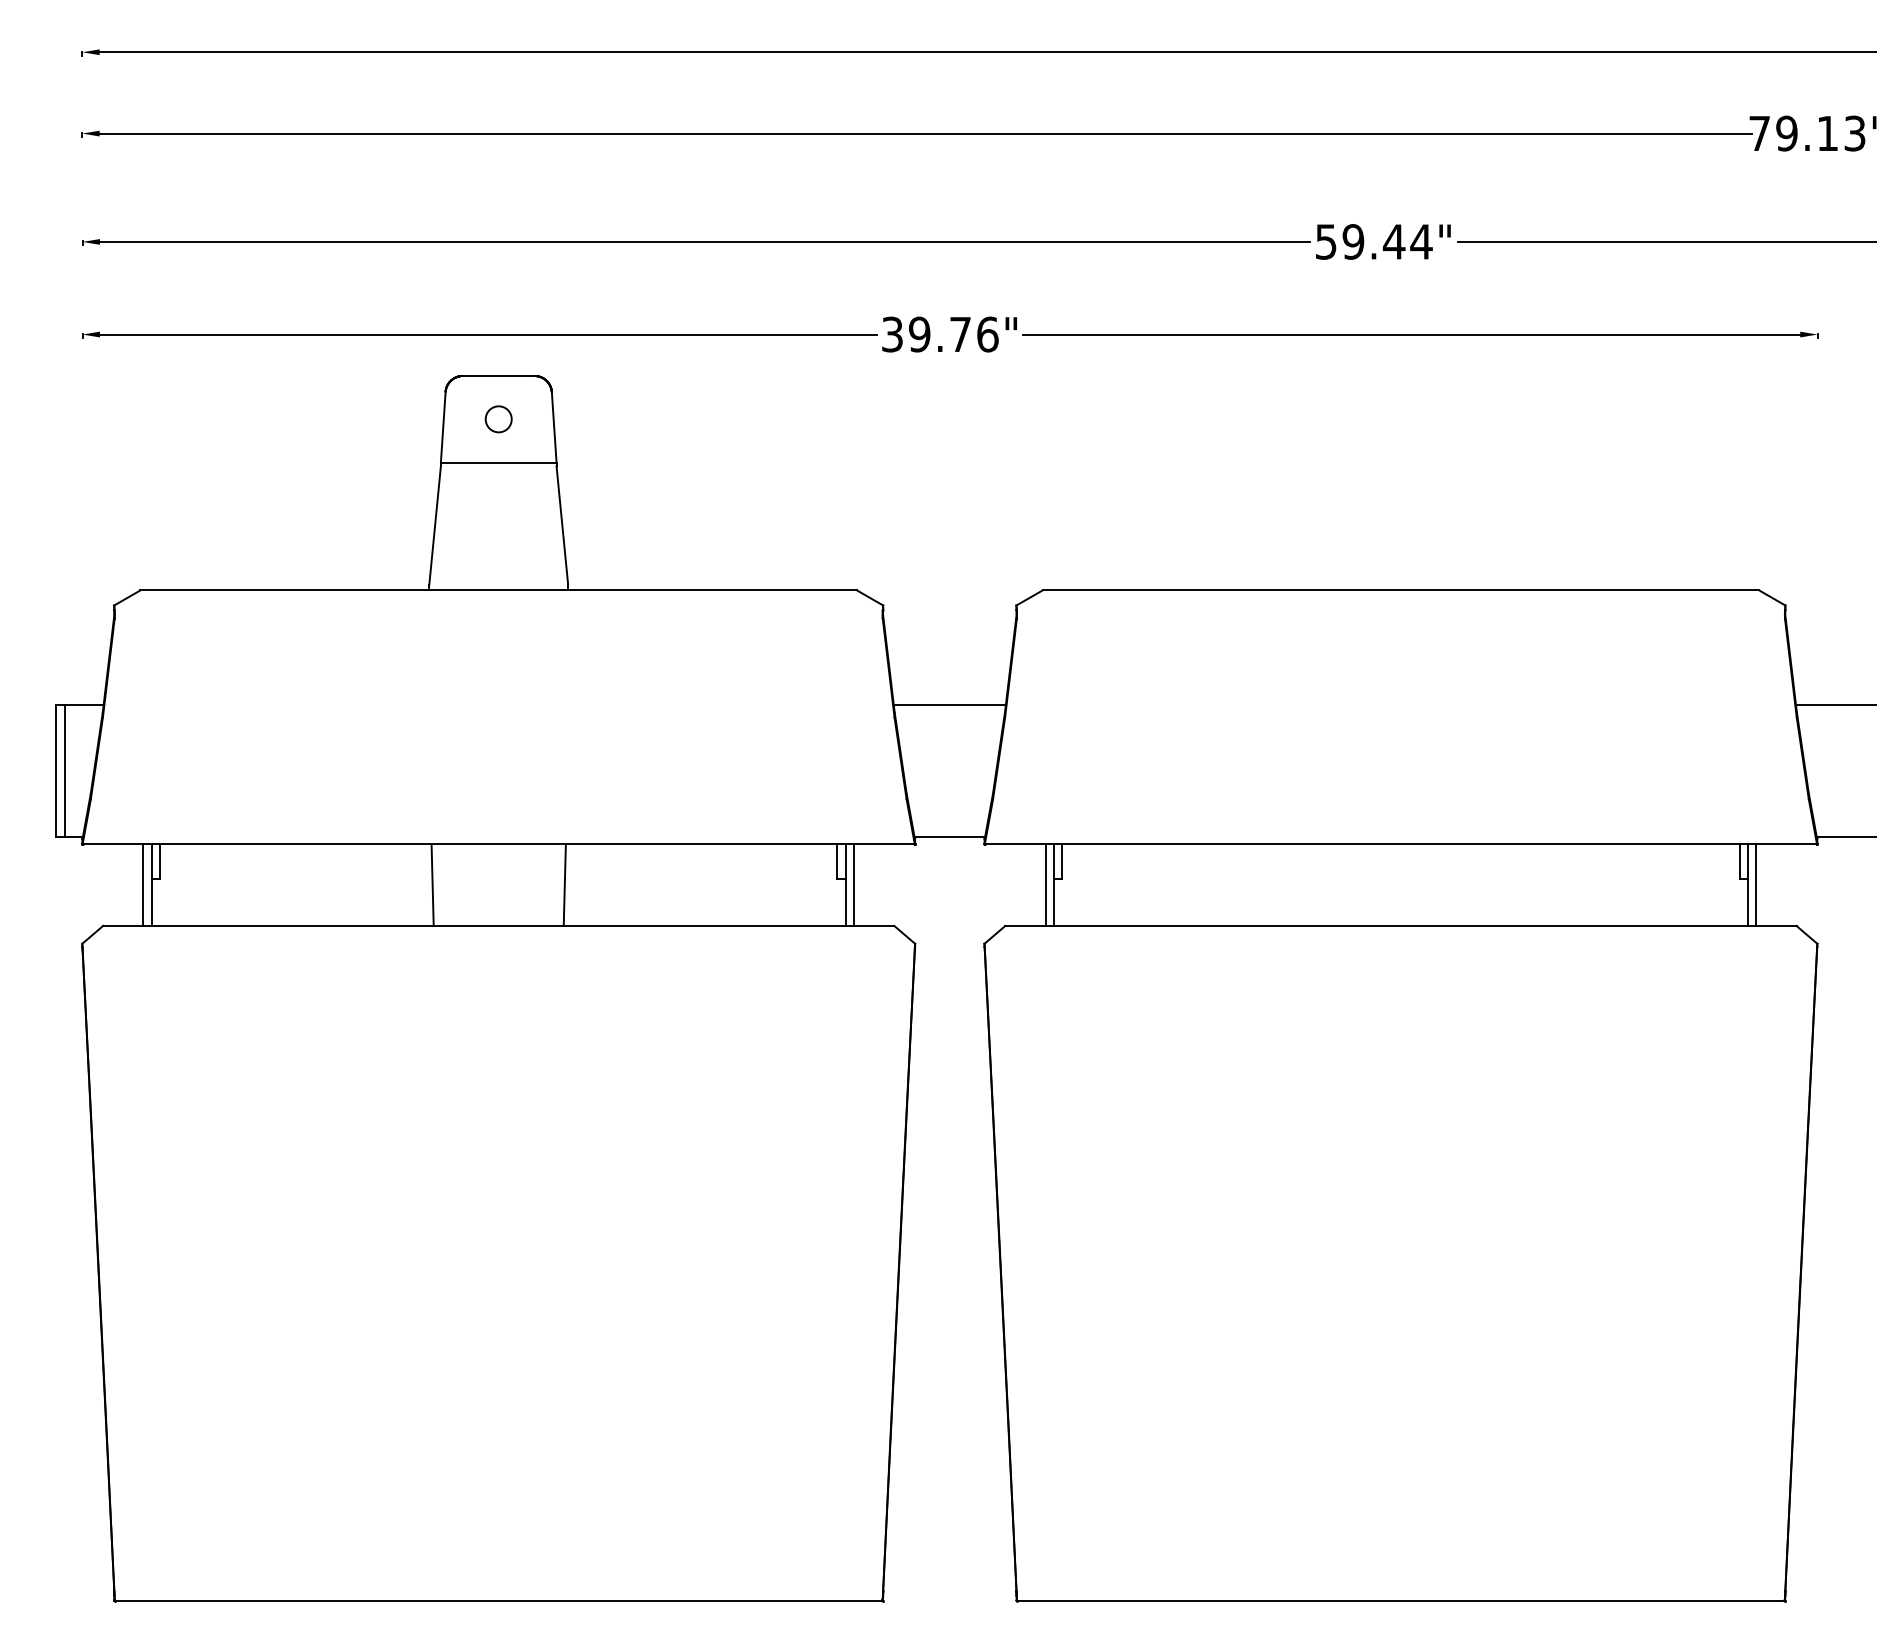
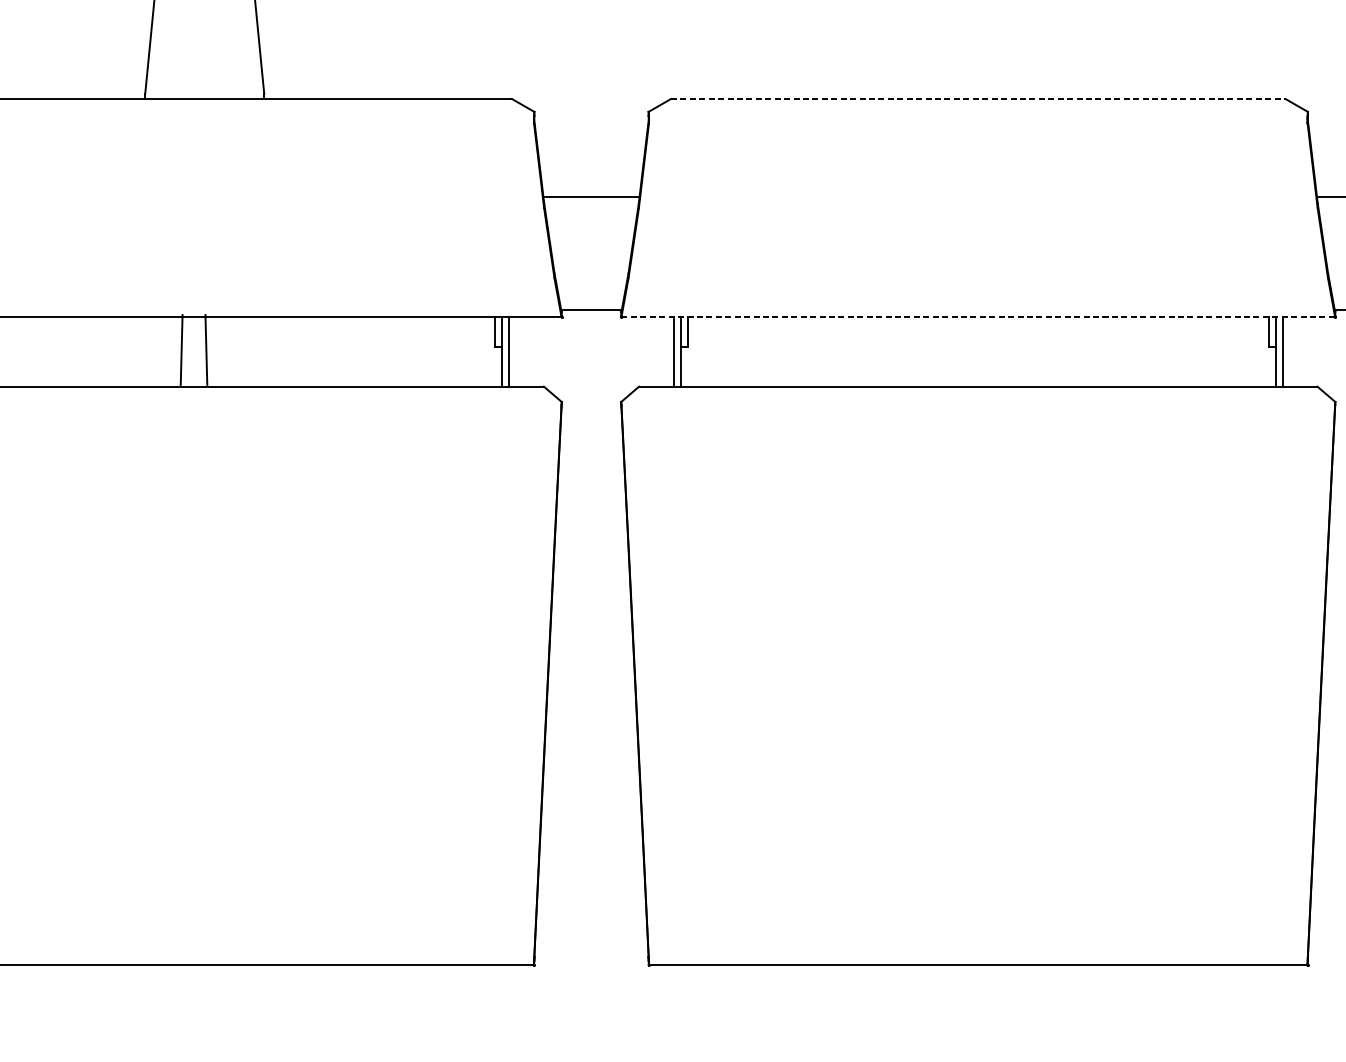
line: (1401, 590) -> (978, 99), solid -> dashed
line: (1401, 844) -> (978, 316), solid -> dashed
line: (432, 884) -> (206, 349), moved
line: (564, 884) -> (181, 349), moved

